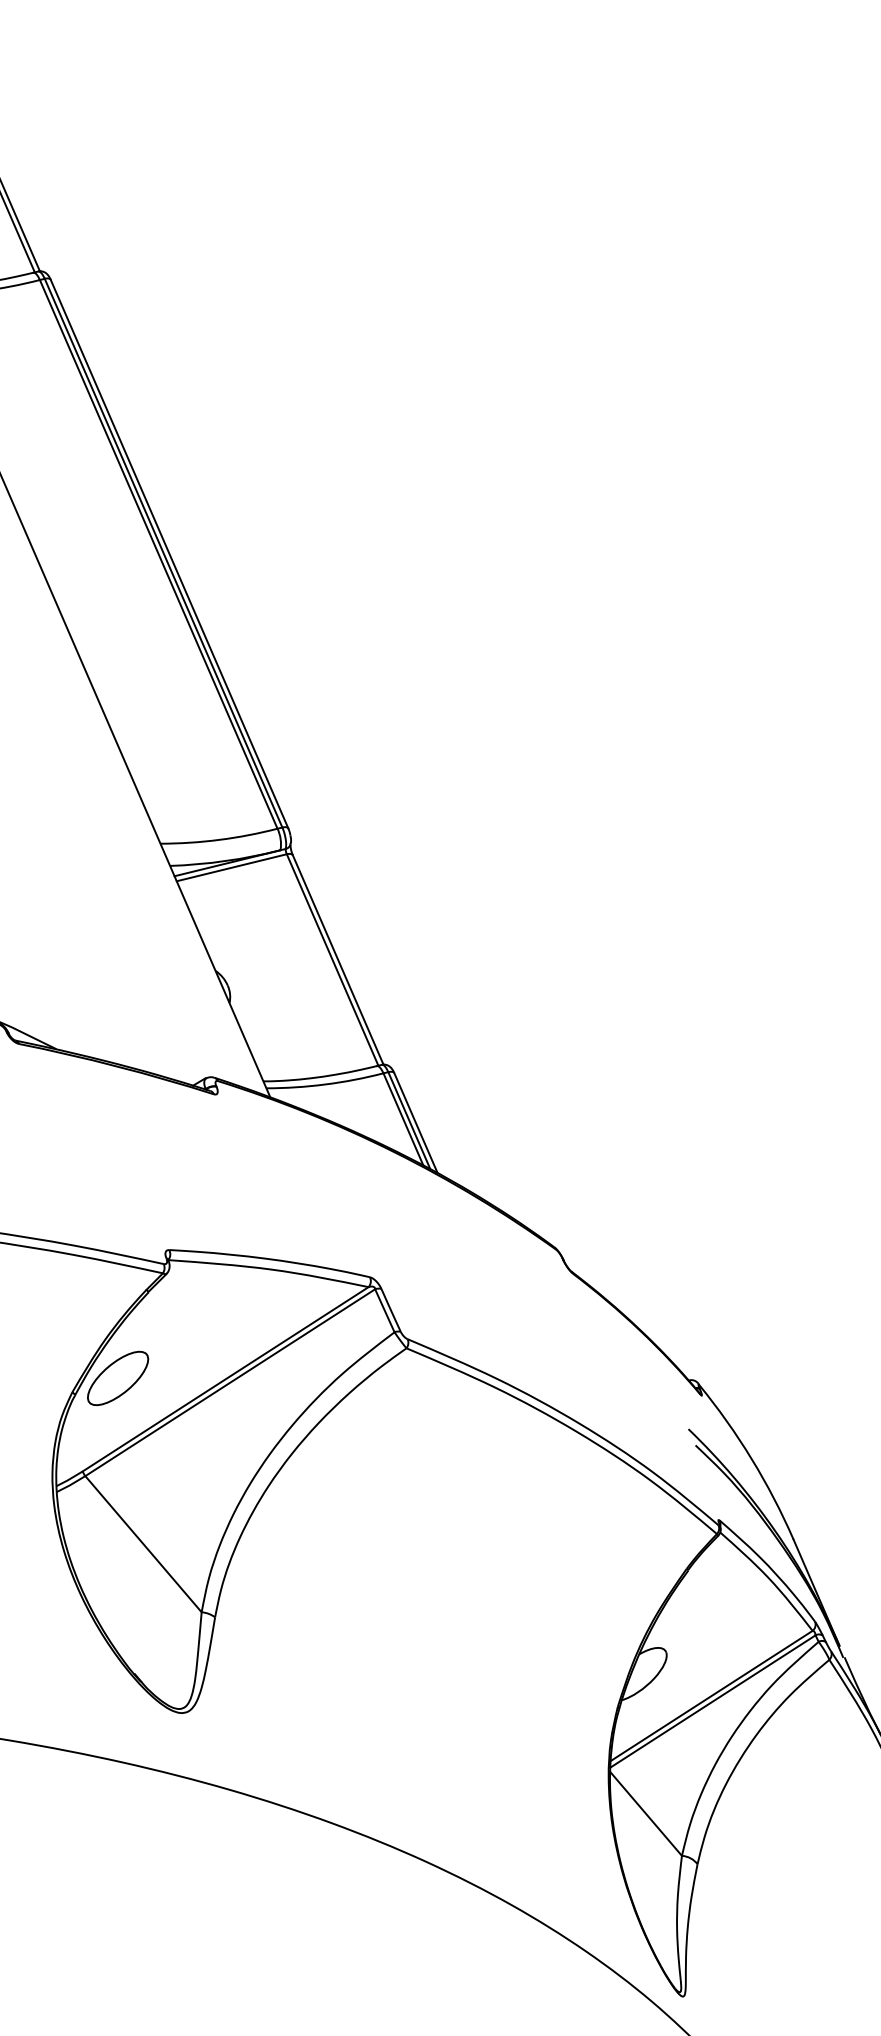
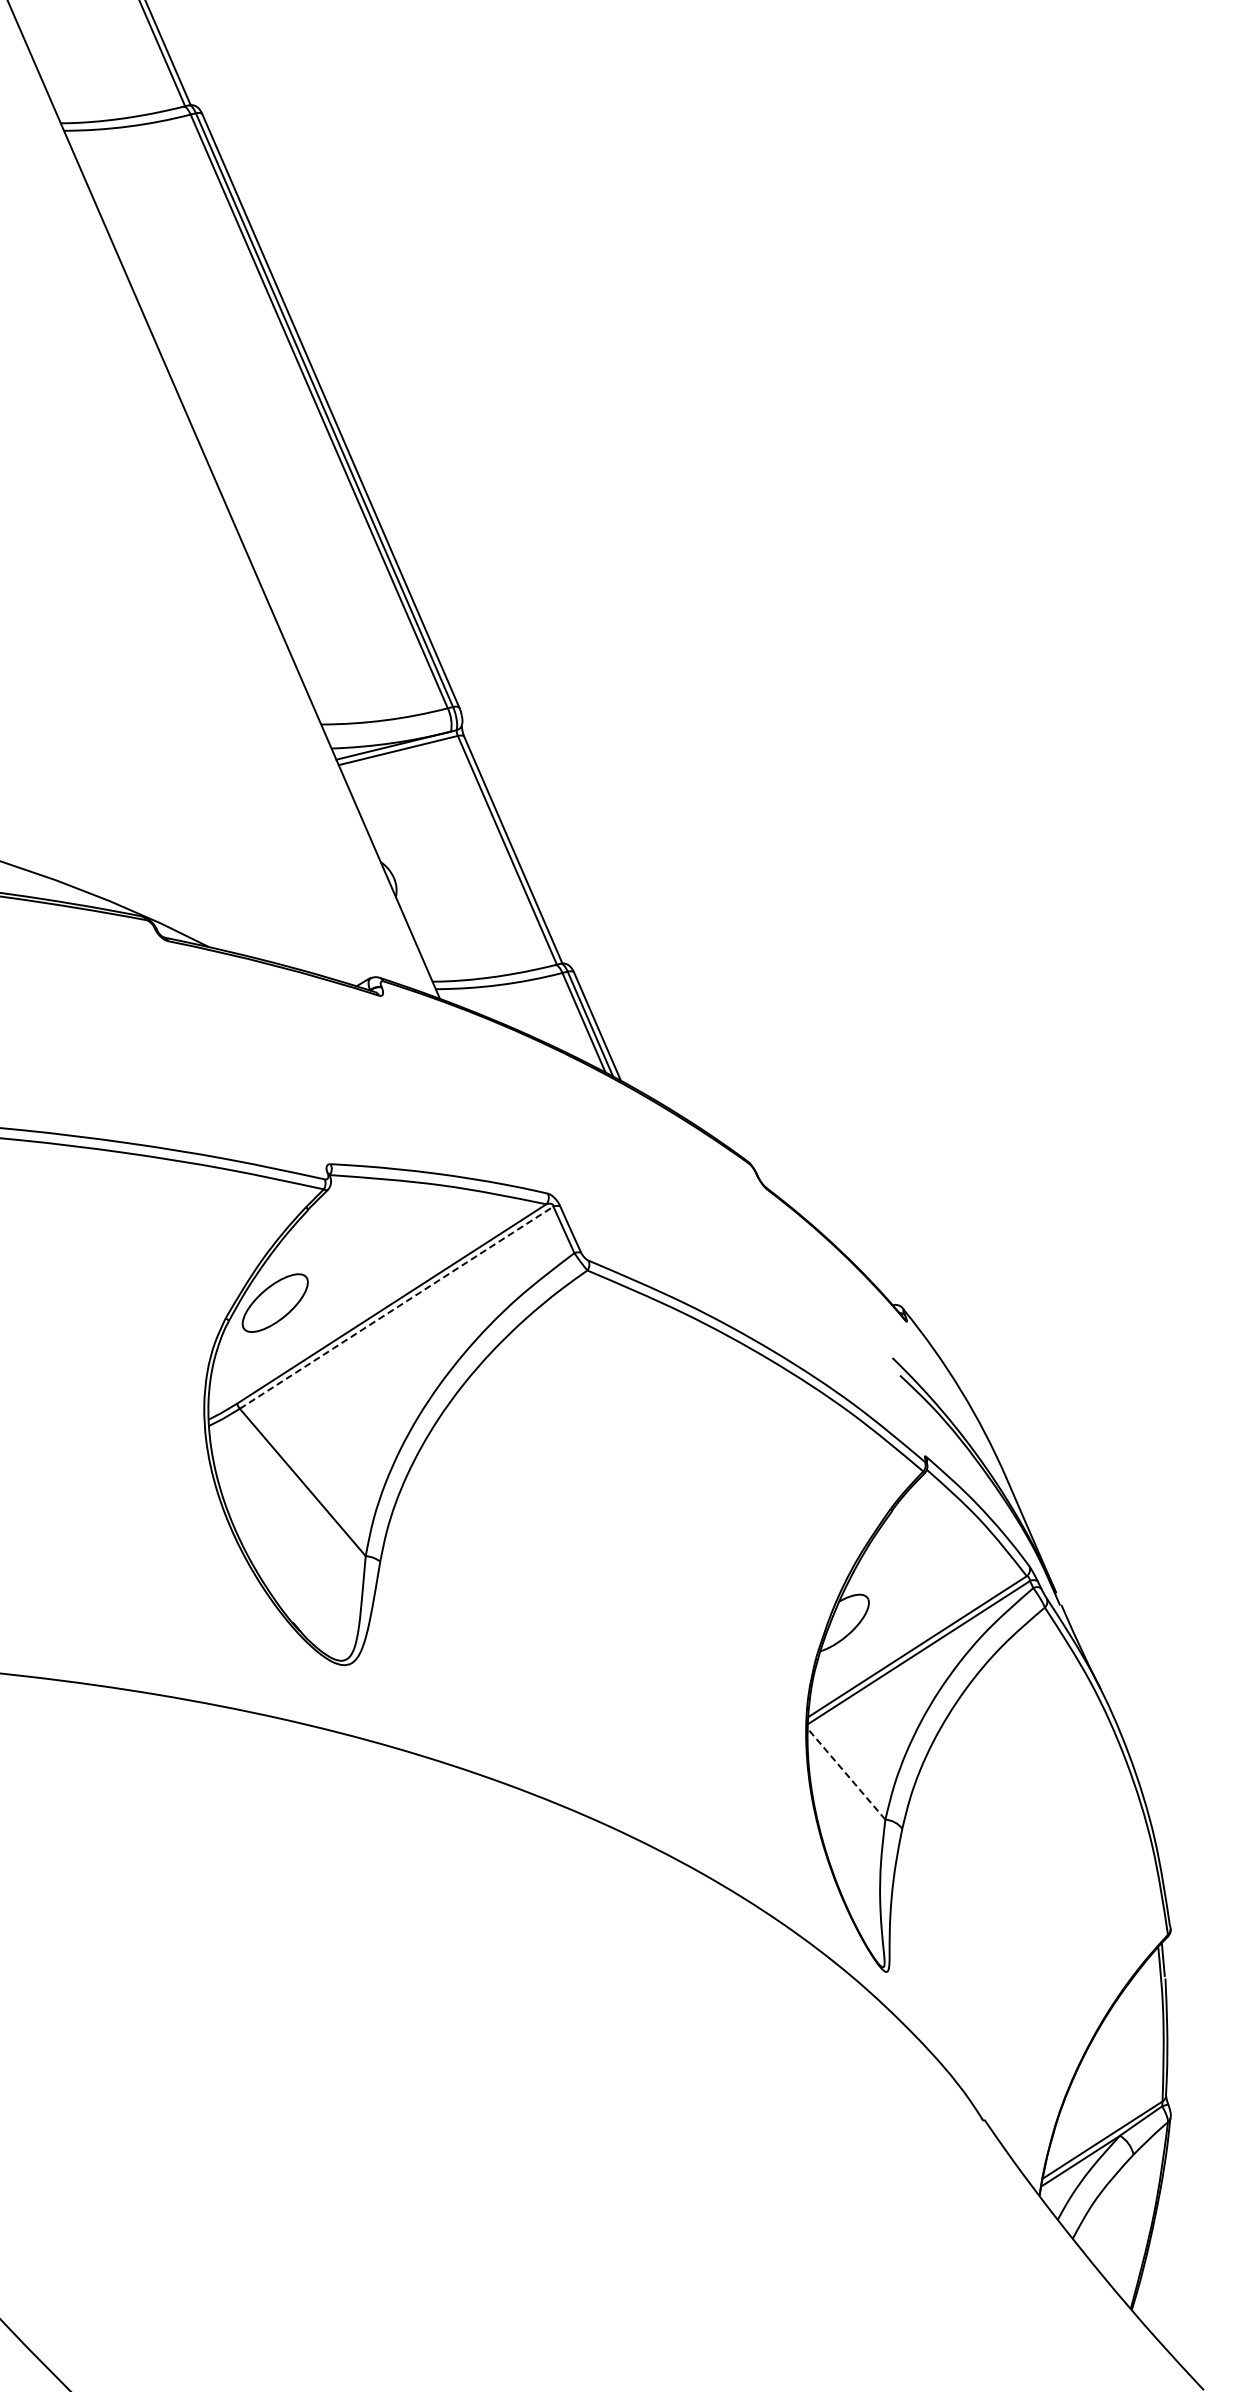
line: (230, 1382) -> (396, 1307), solid -> dashed
line: (645, 1814) -> (846, 1774), solid -> dashed

